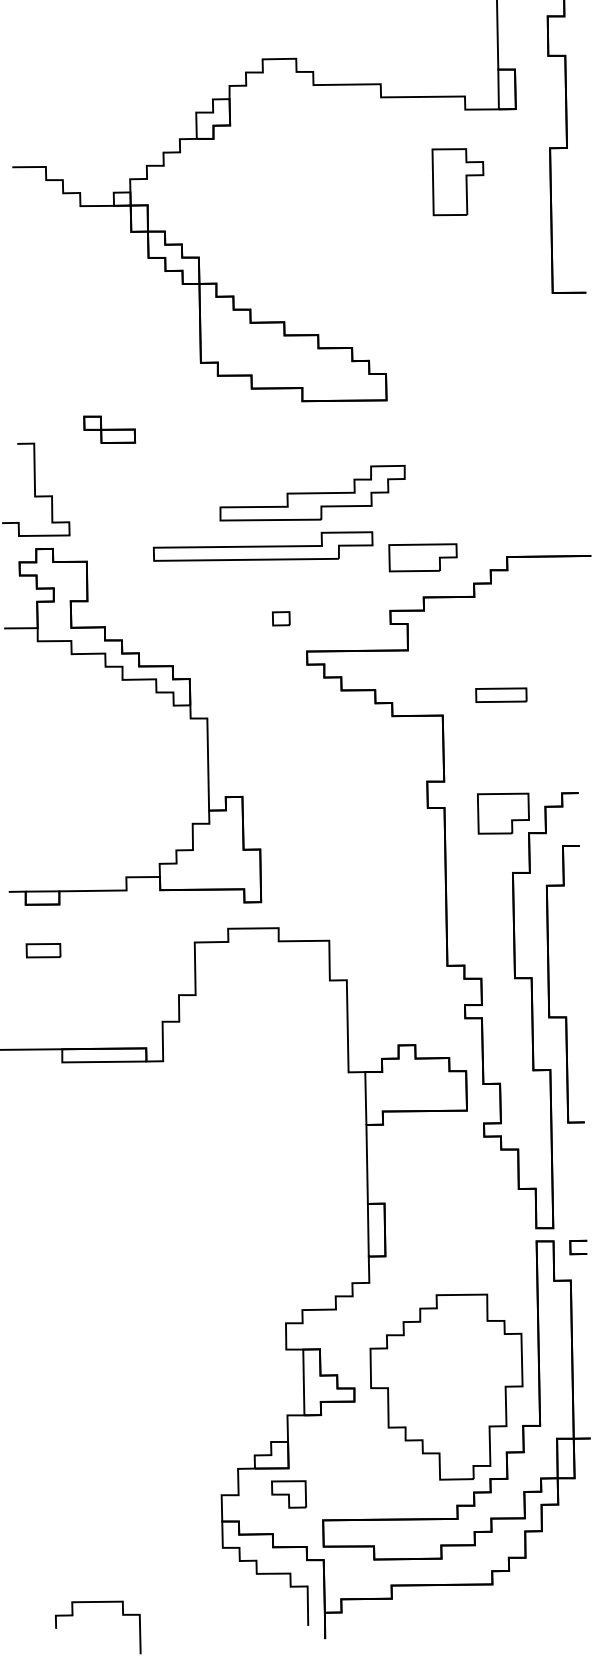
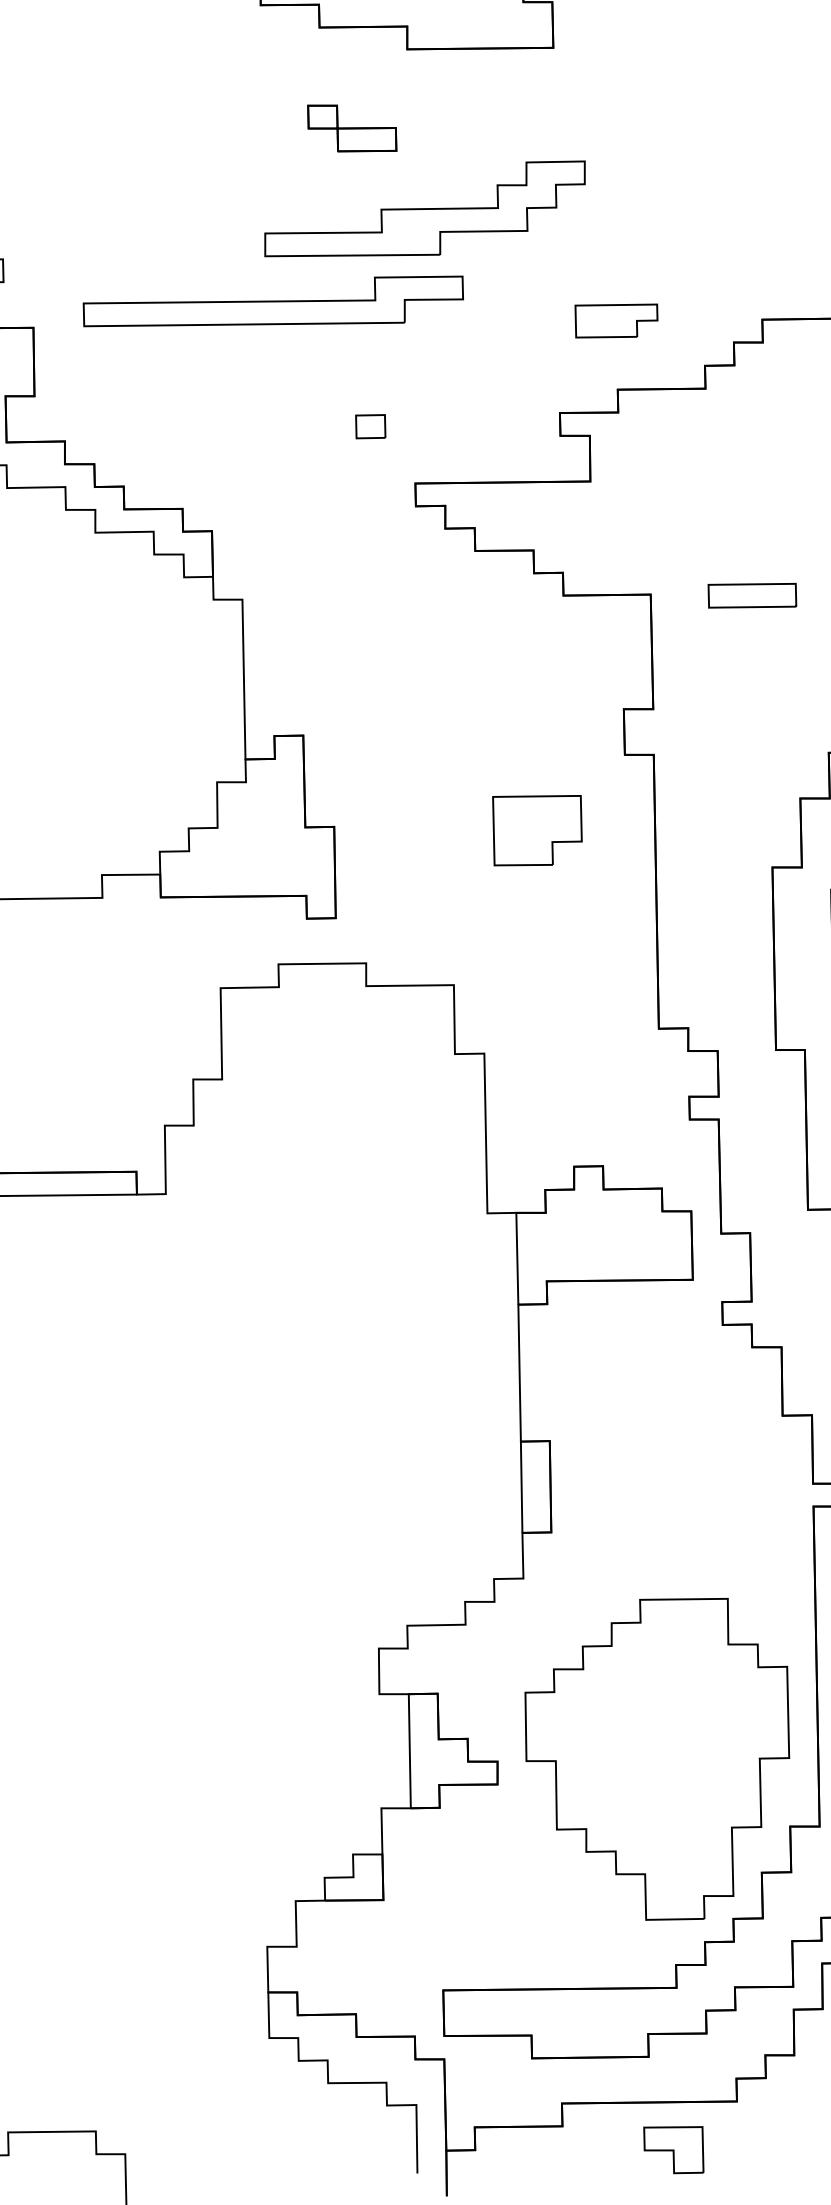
part: (109, 429) -> (351, 127), moved
part: (262, 546) -> (272, 301), moved
part: (422, 557) -> (615, 320), size x0.7
part: (501, 694) -> (752, 594), moved
part: (503, 813) -> (537, 830), moved
part: (289, 1494) -> (674, 2150), moved

